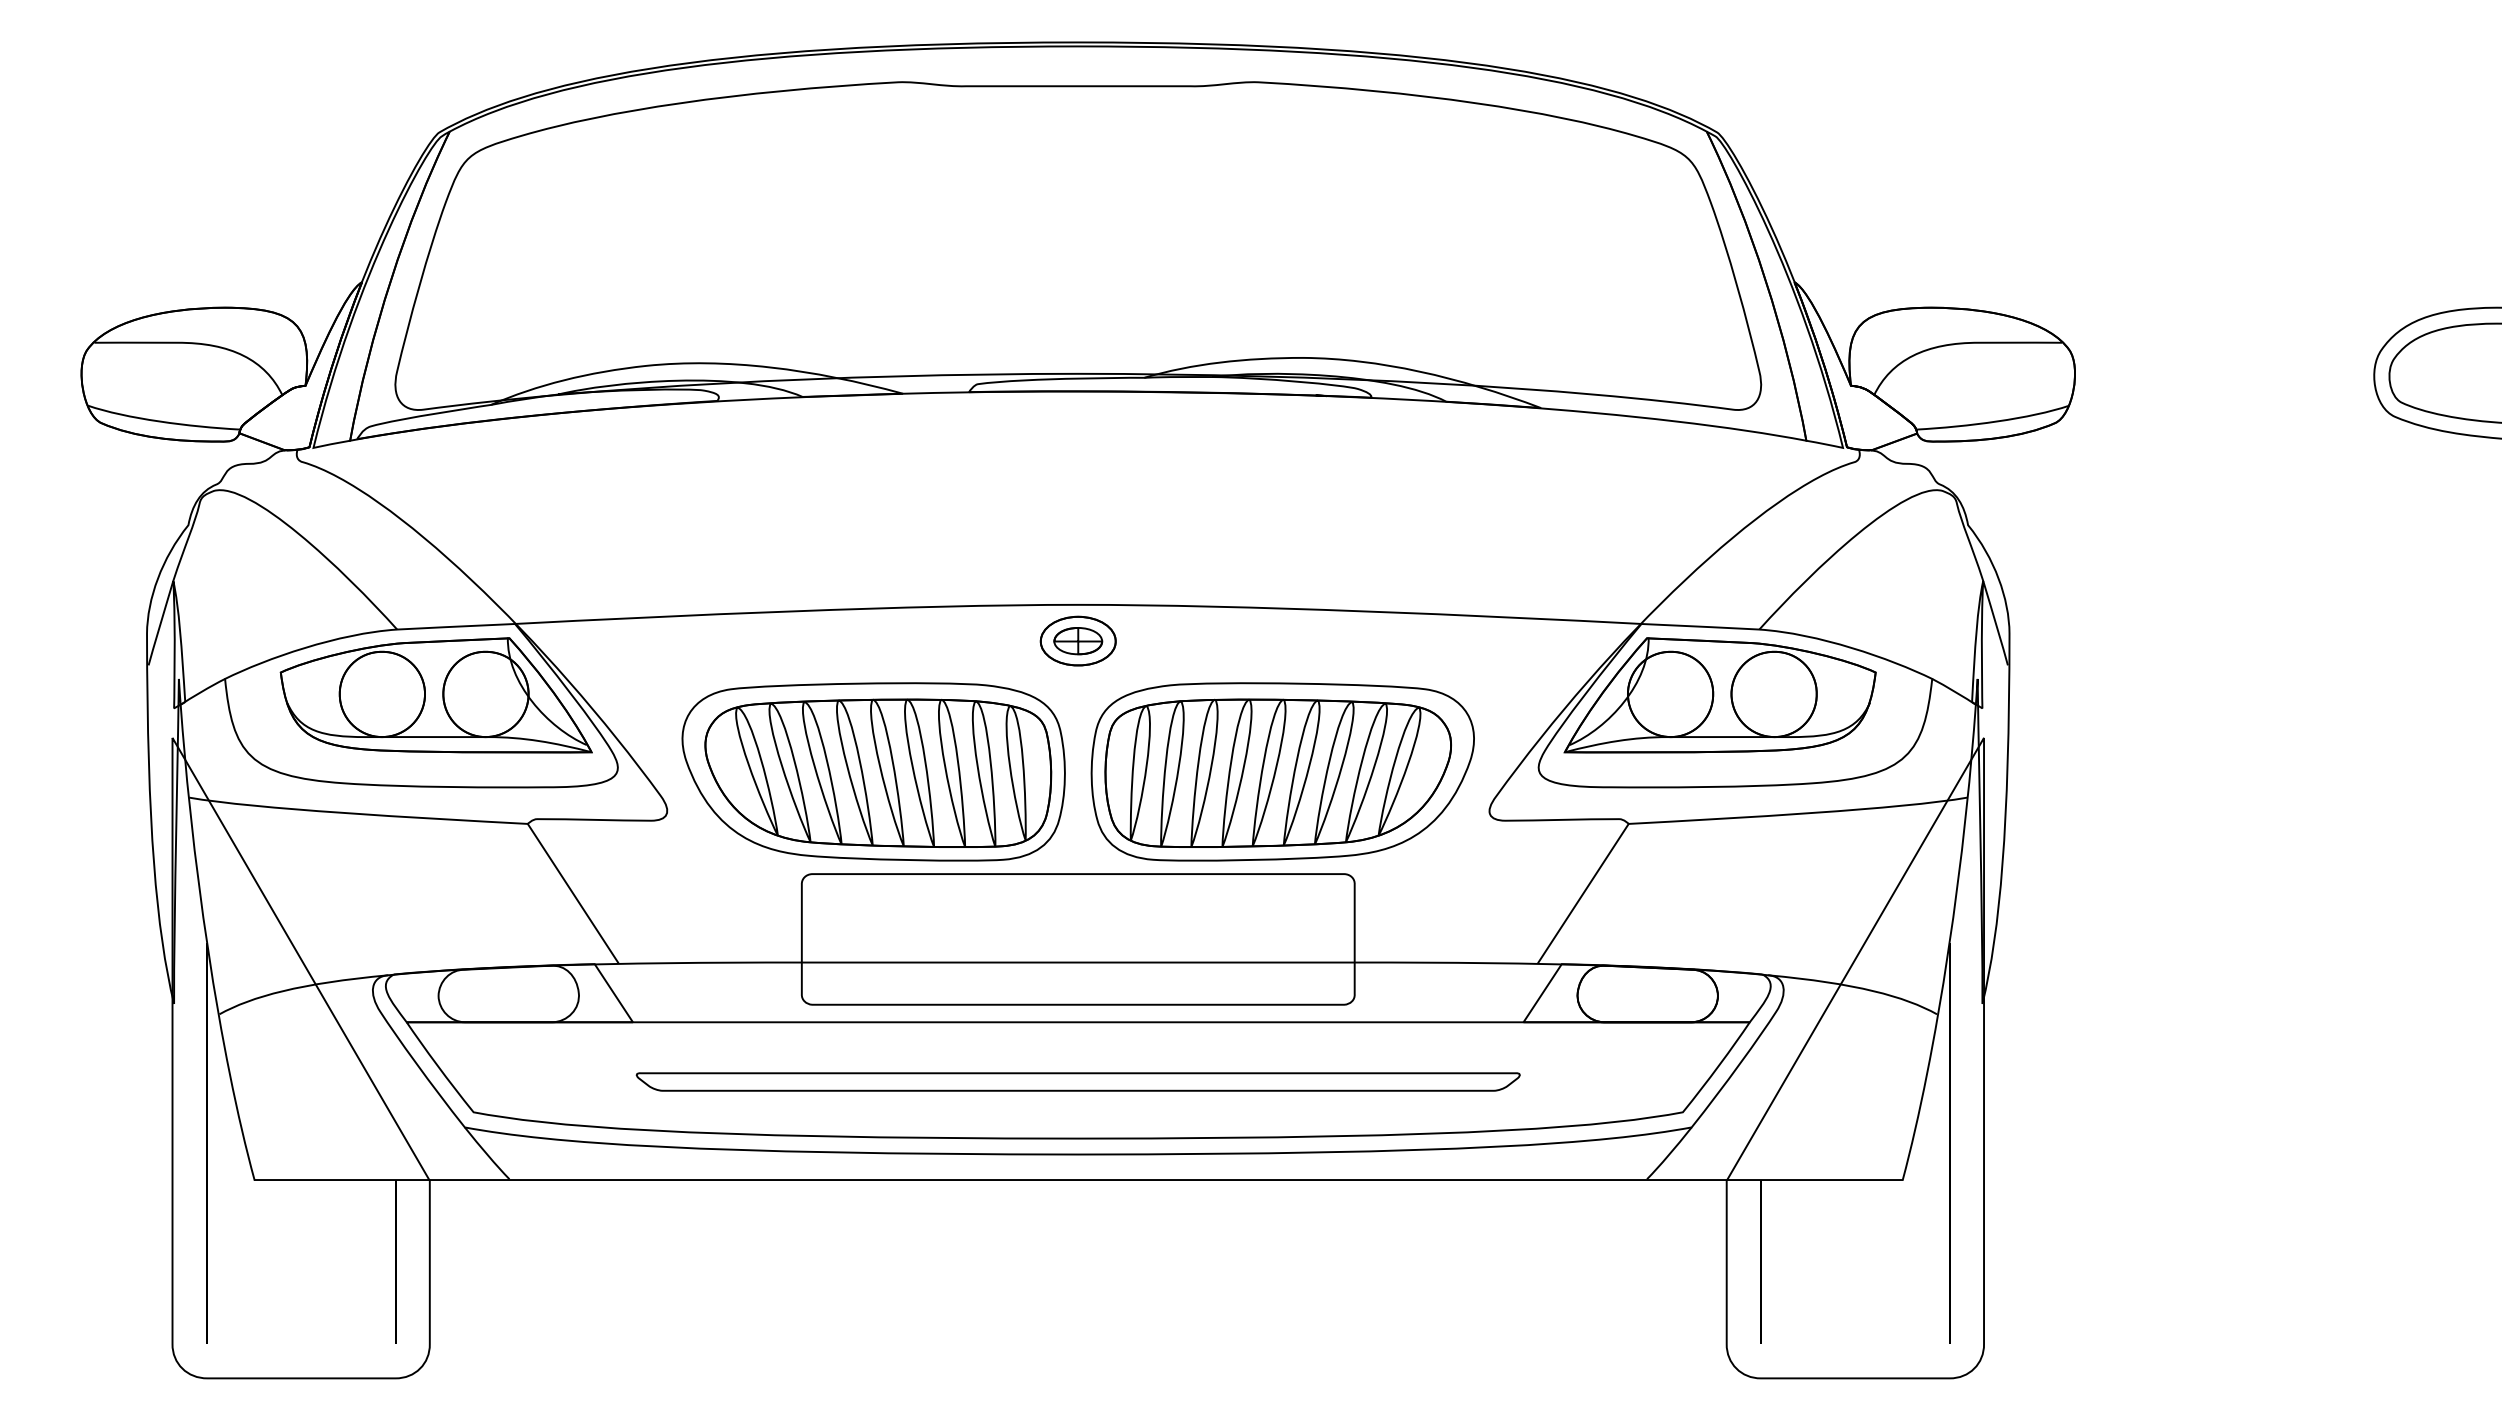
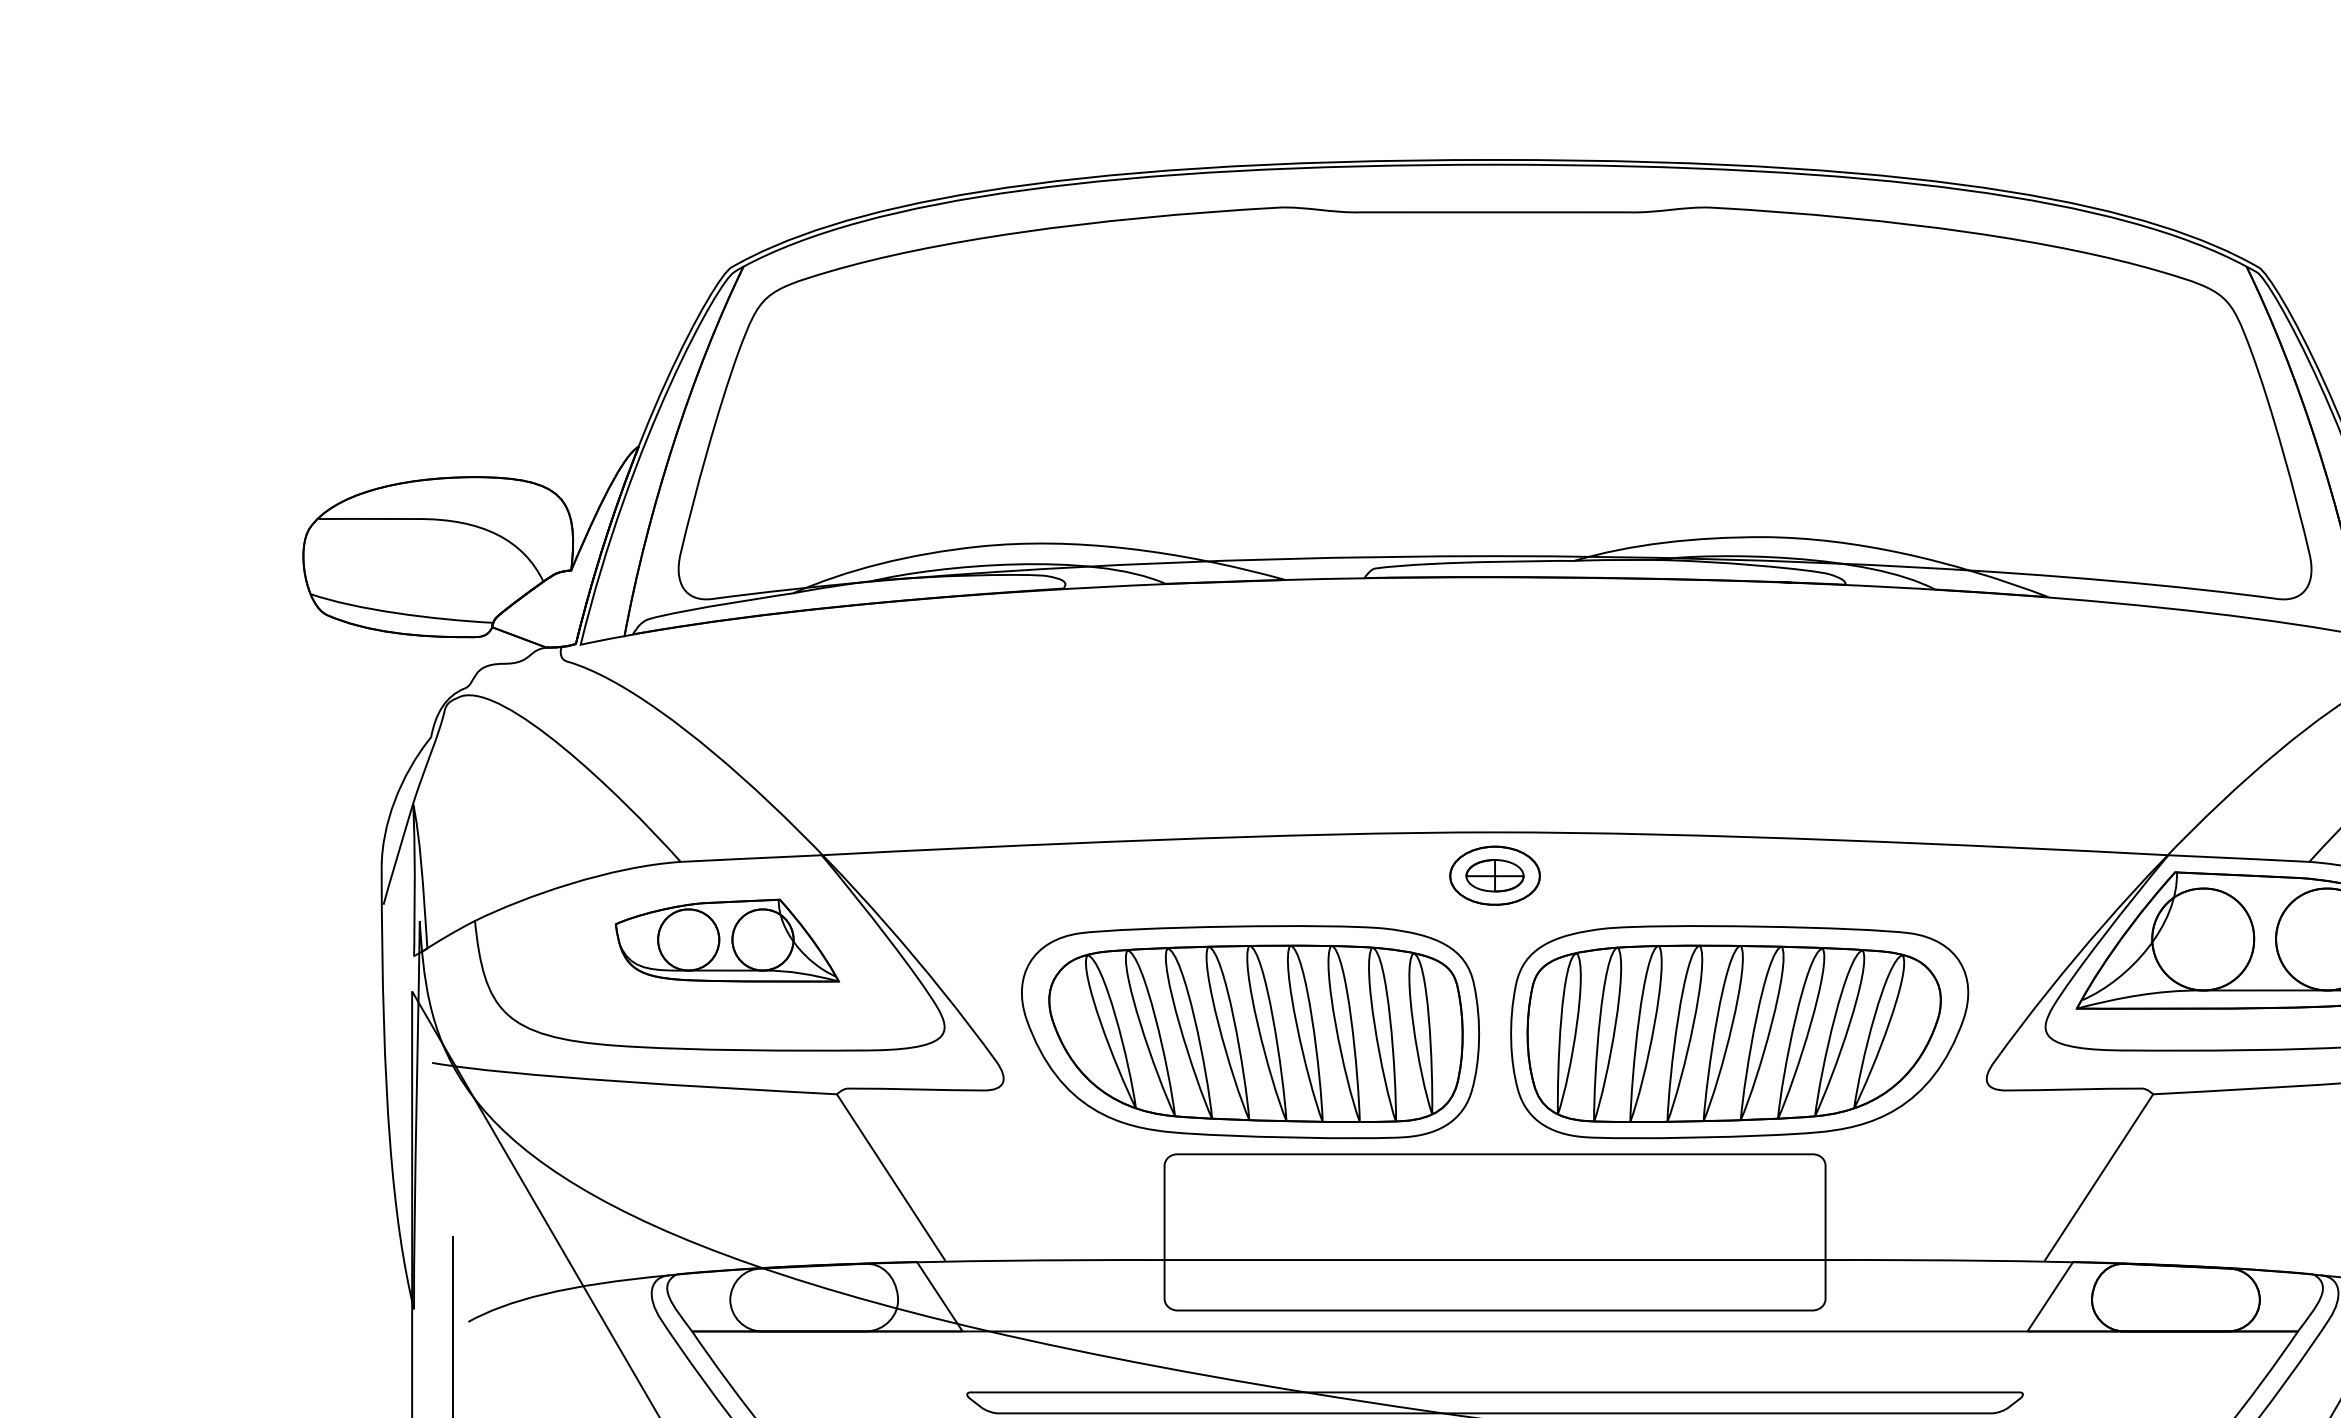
part: (435, 695) -> (726, 940), size x0.6

